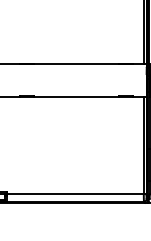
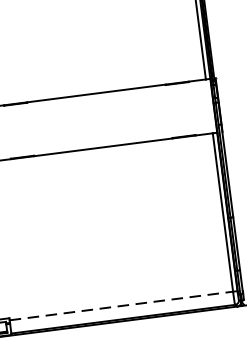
line: (75, 193) -> (121, 305), solid -> dashed

